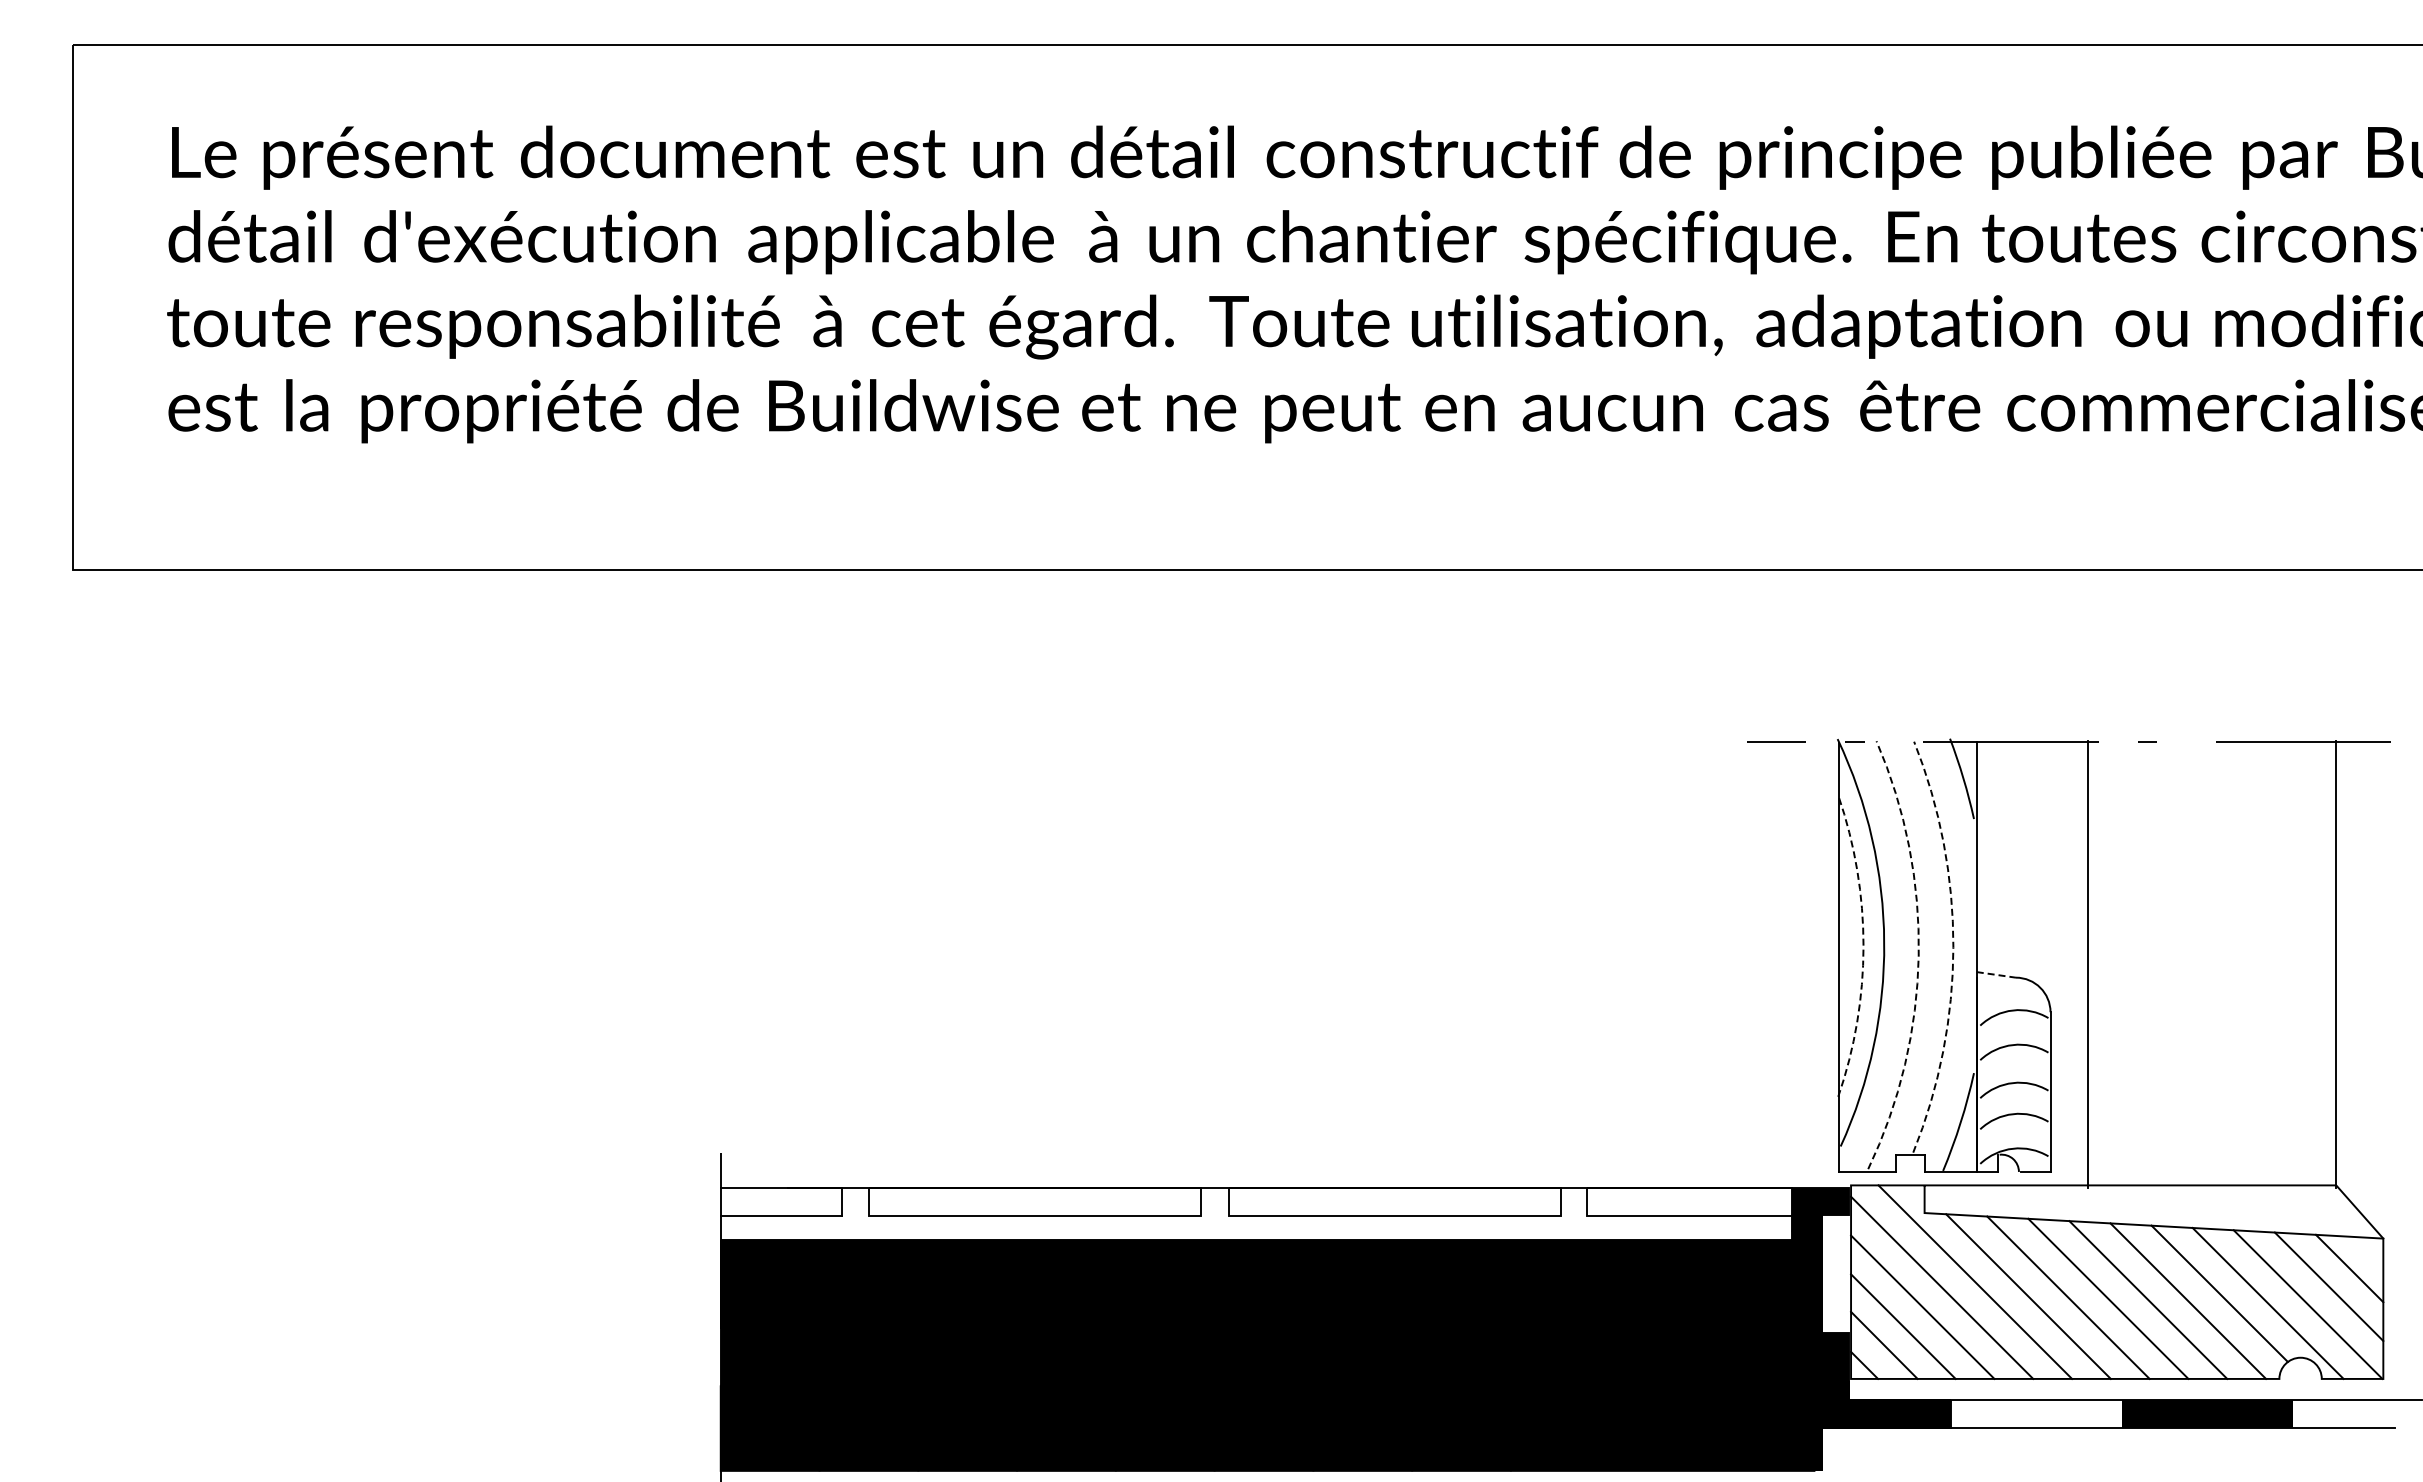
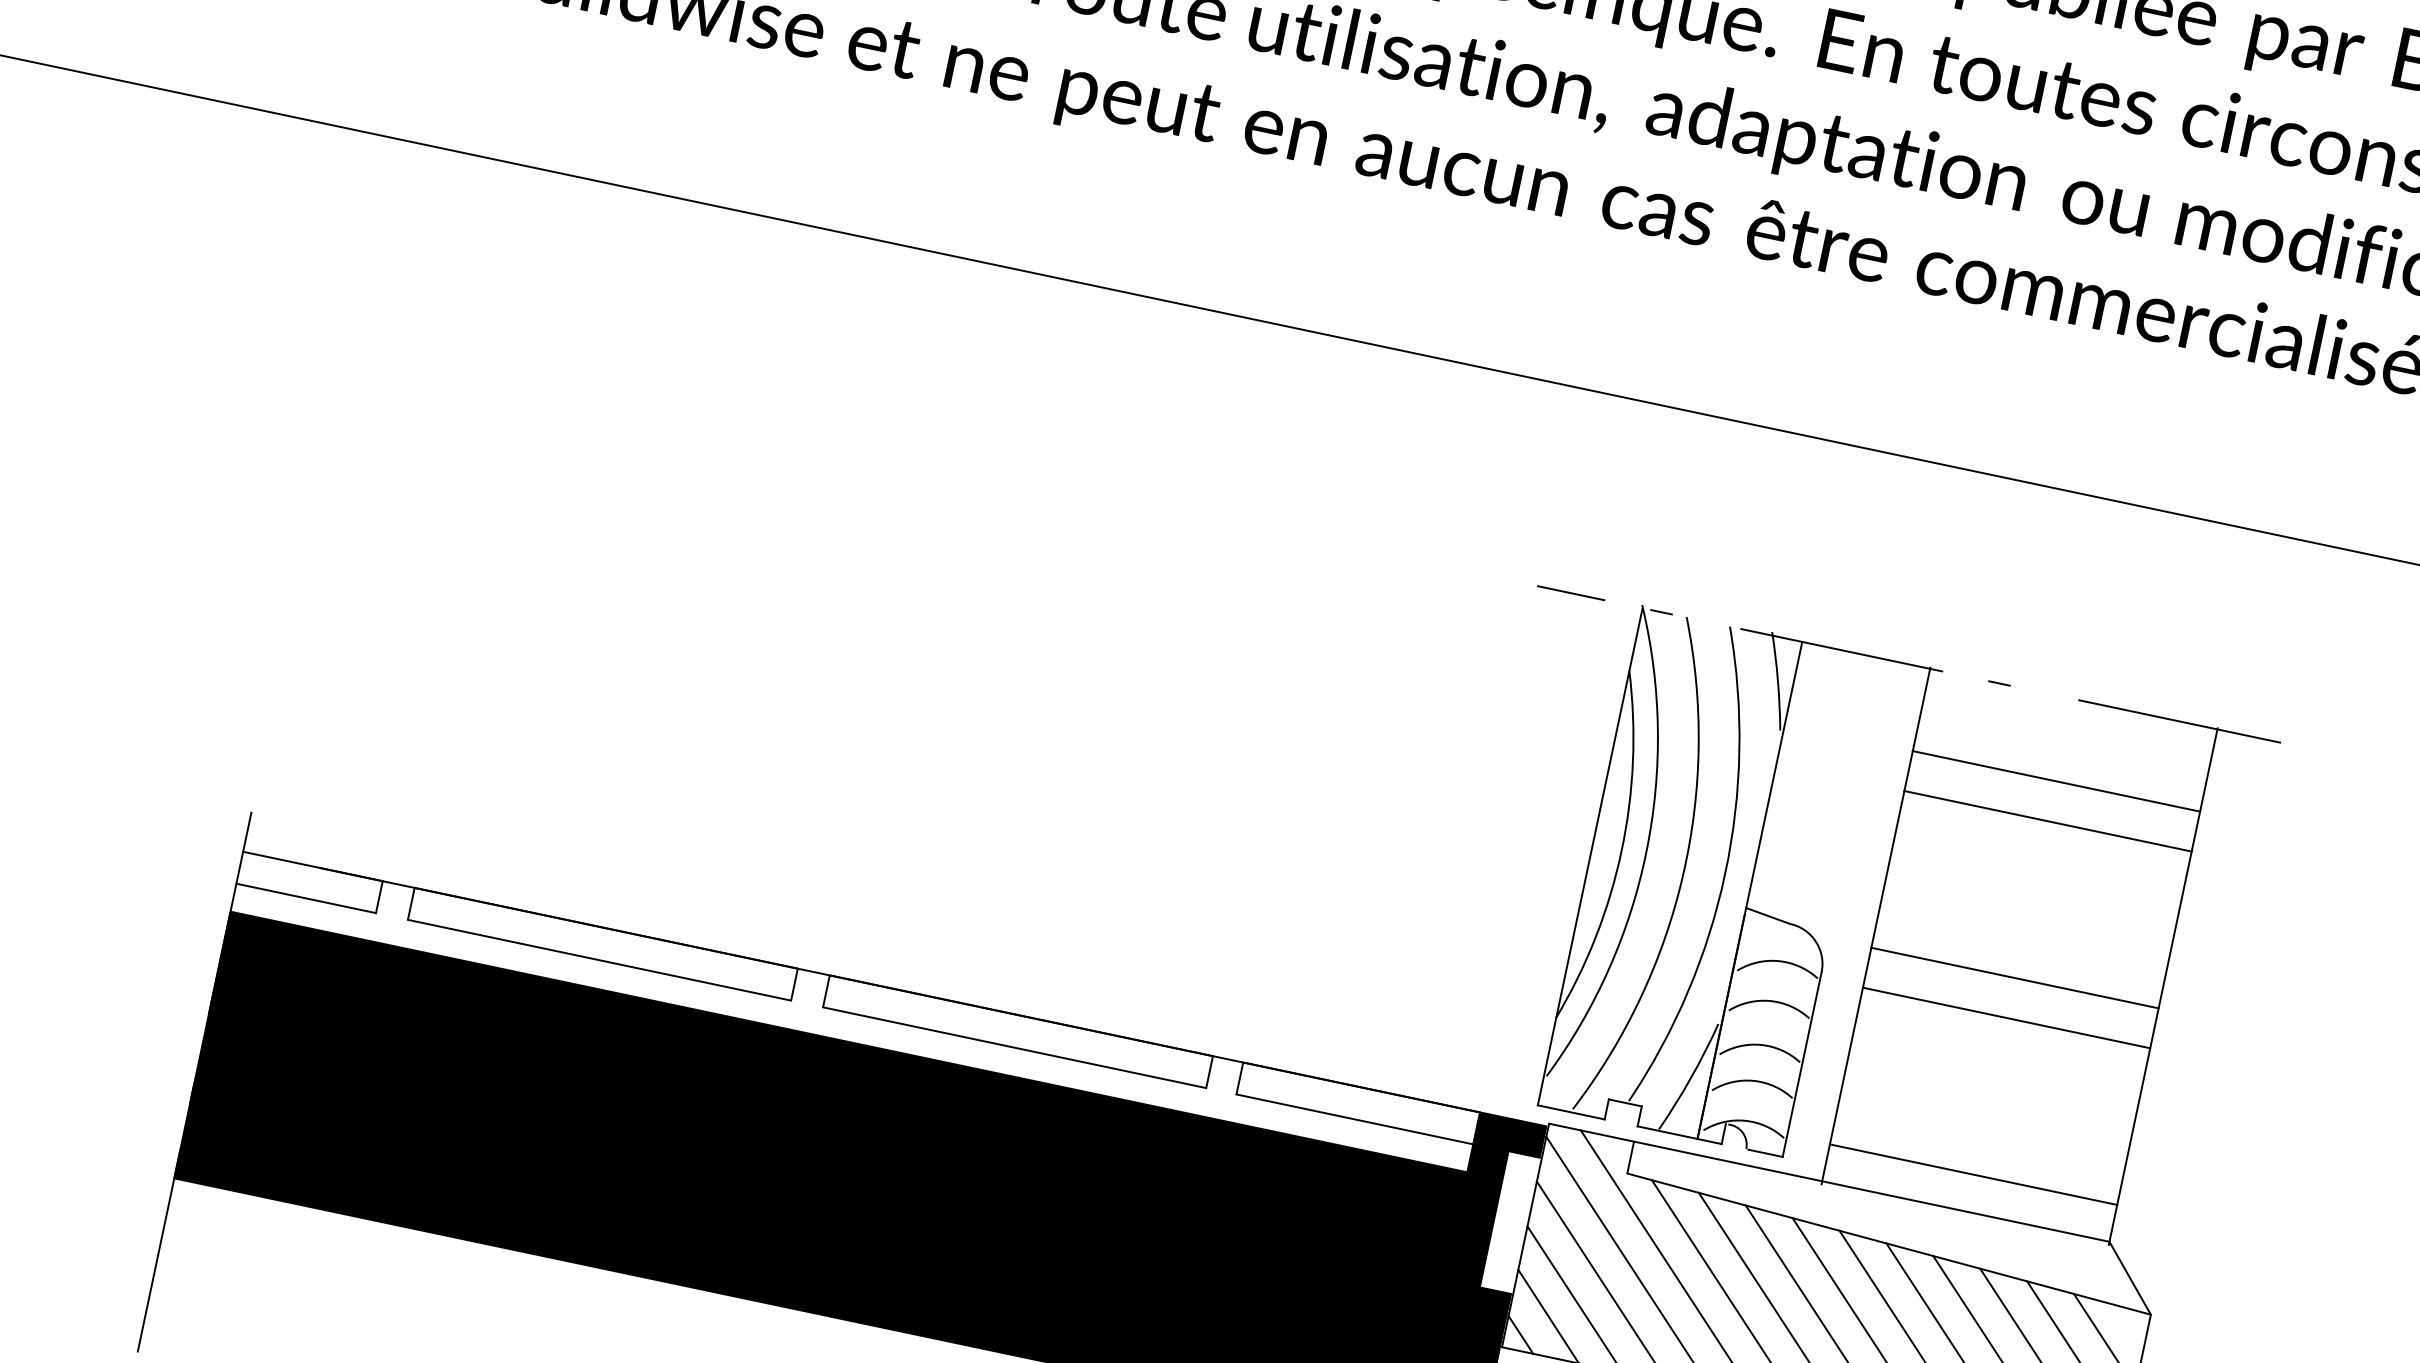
line: (2211, 812) -> (2056, 780), added
line: (2211, 847) -> (2047, 821), added
arc: (1863, 946) -> (1621, 850), dashed -> solid
arc: (1953, 947) -> (1725, 873), dashed -> solid
arc: (1918, 956) -> (1682, 875), dashed -> solid
line: (1996, 974) -> (1768, 915), dashed -> solid
line: (2211, 983) -> (2014, 978), added
line: (2211, 1017) -> (2006, 1017), added
line: (2211, 1153) -> (1973, 1174), added

